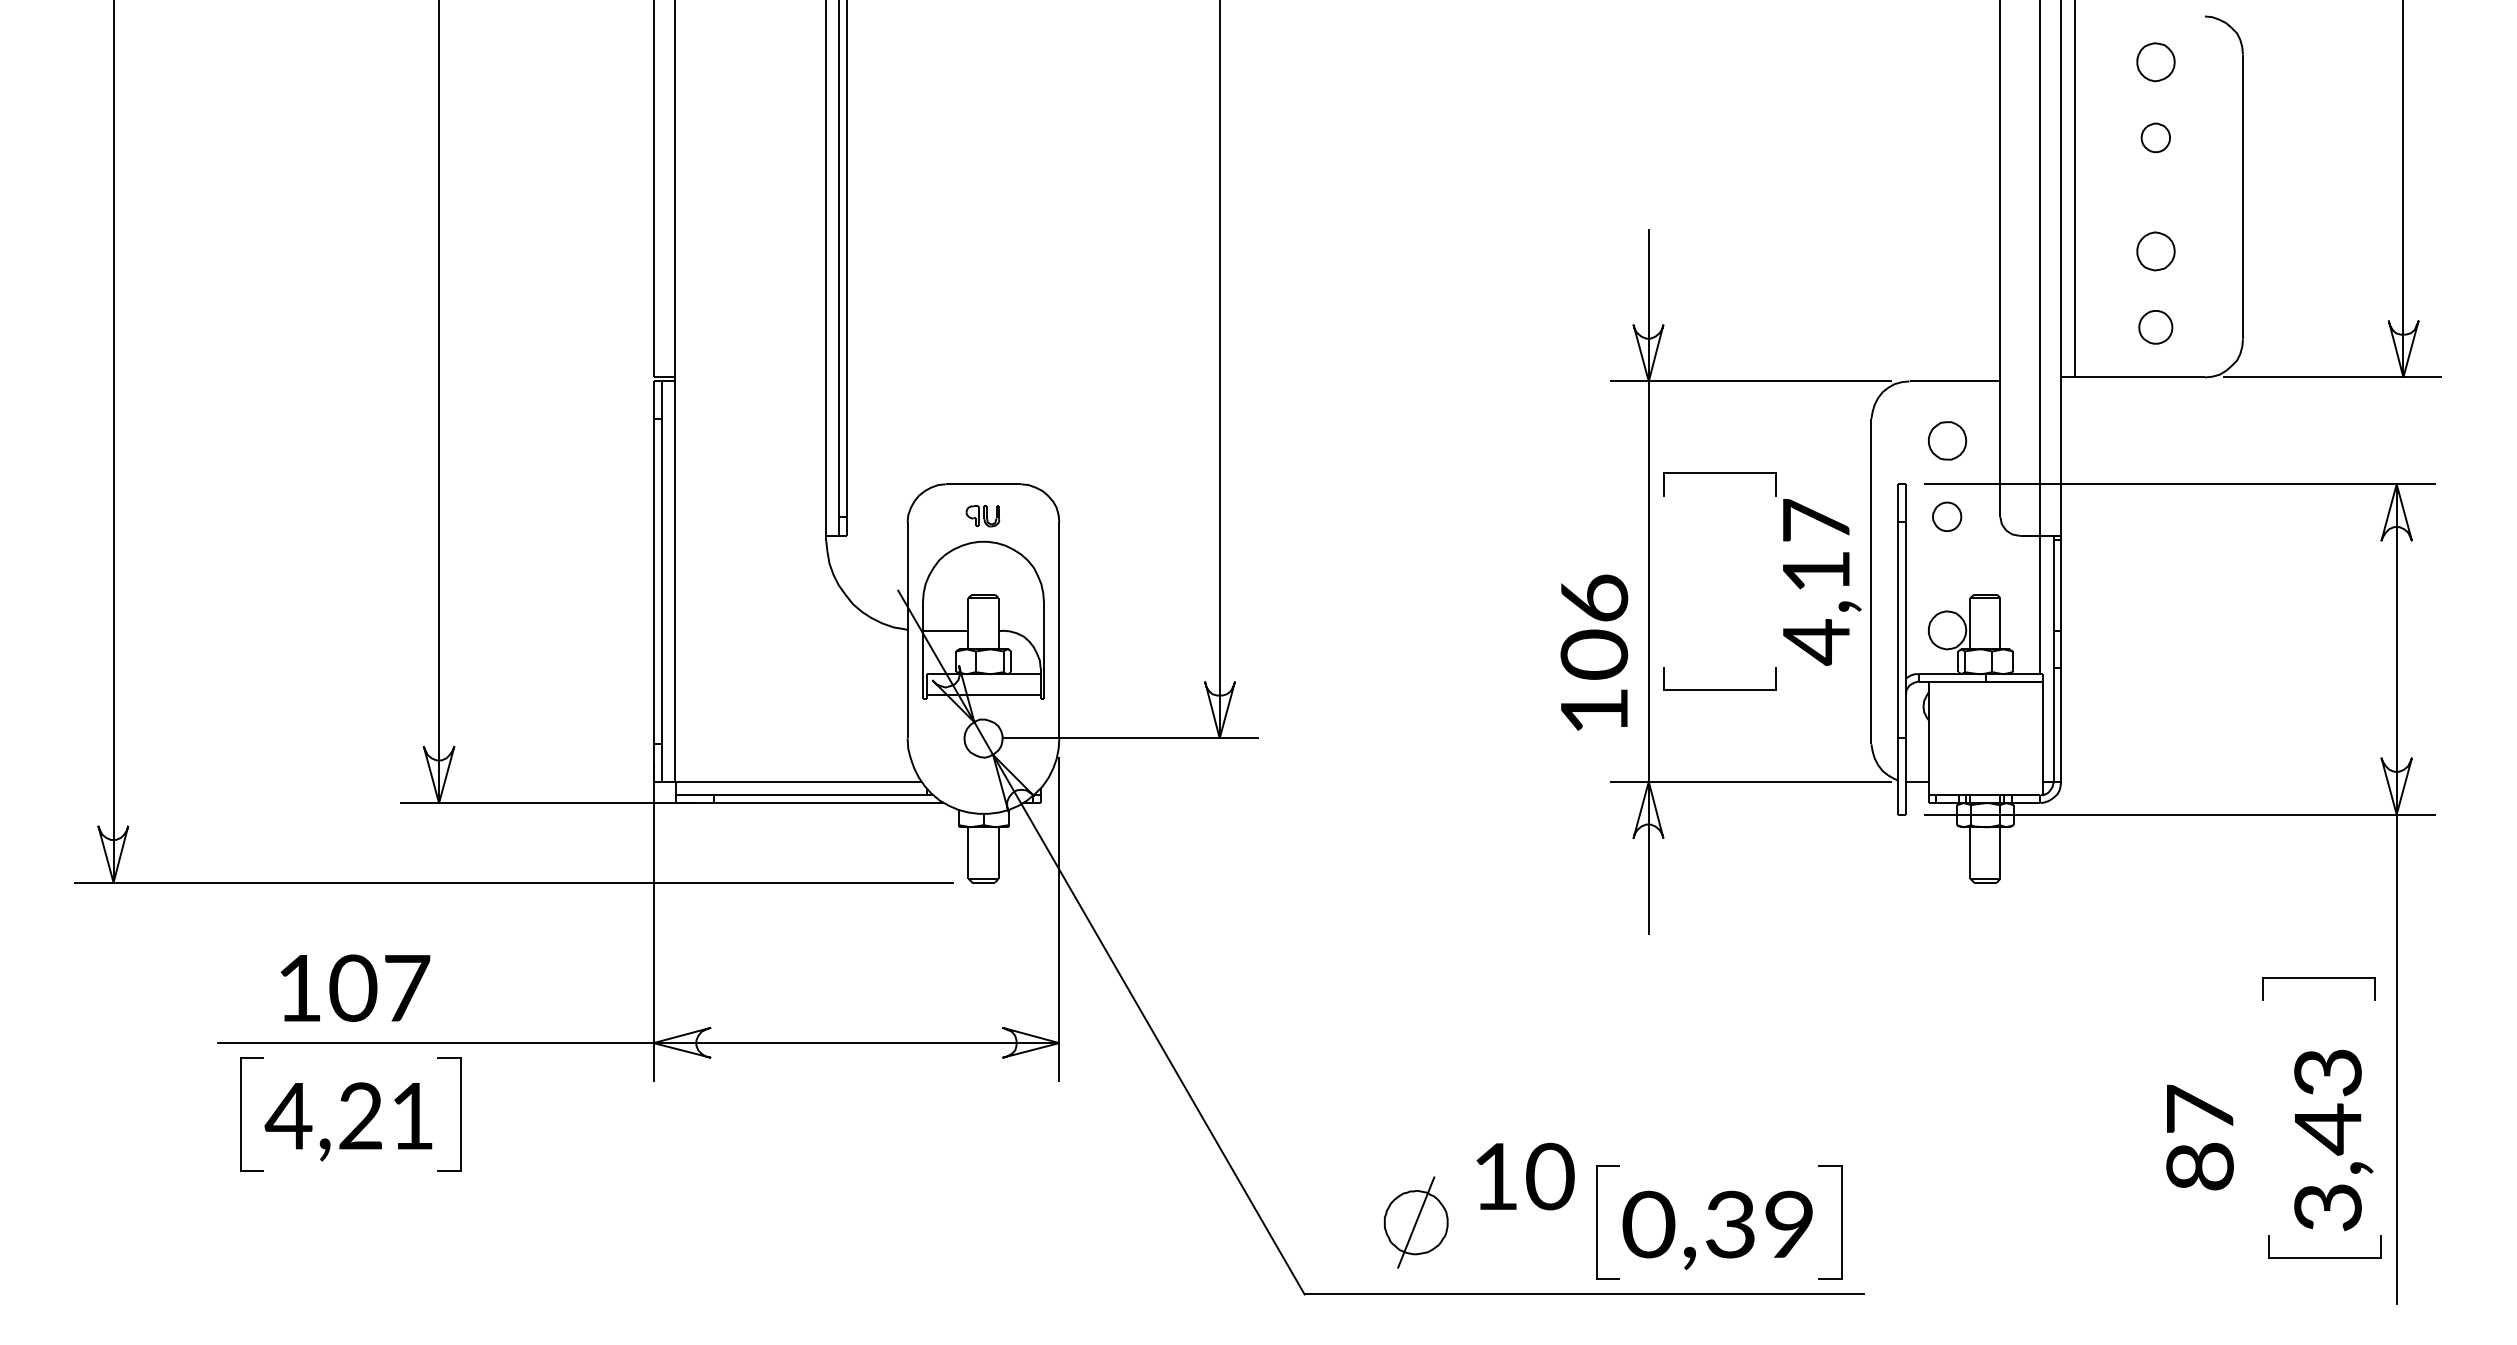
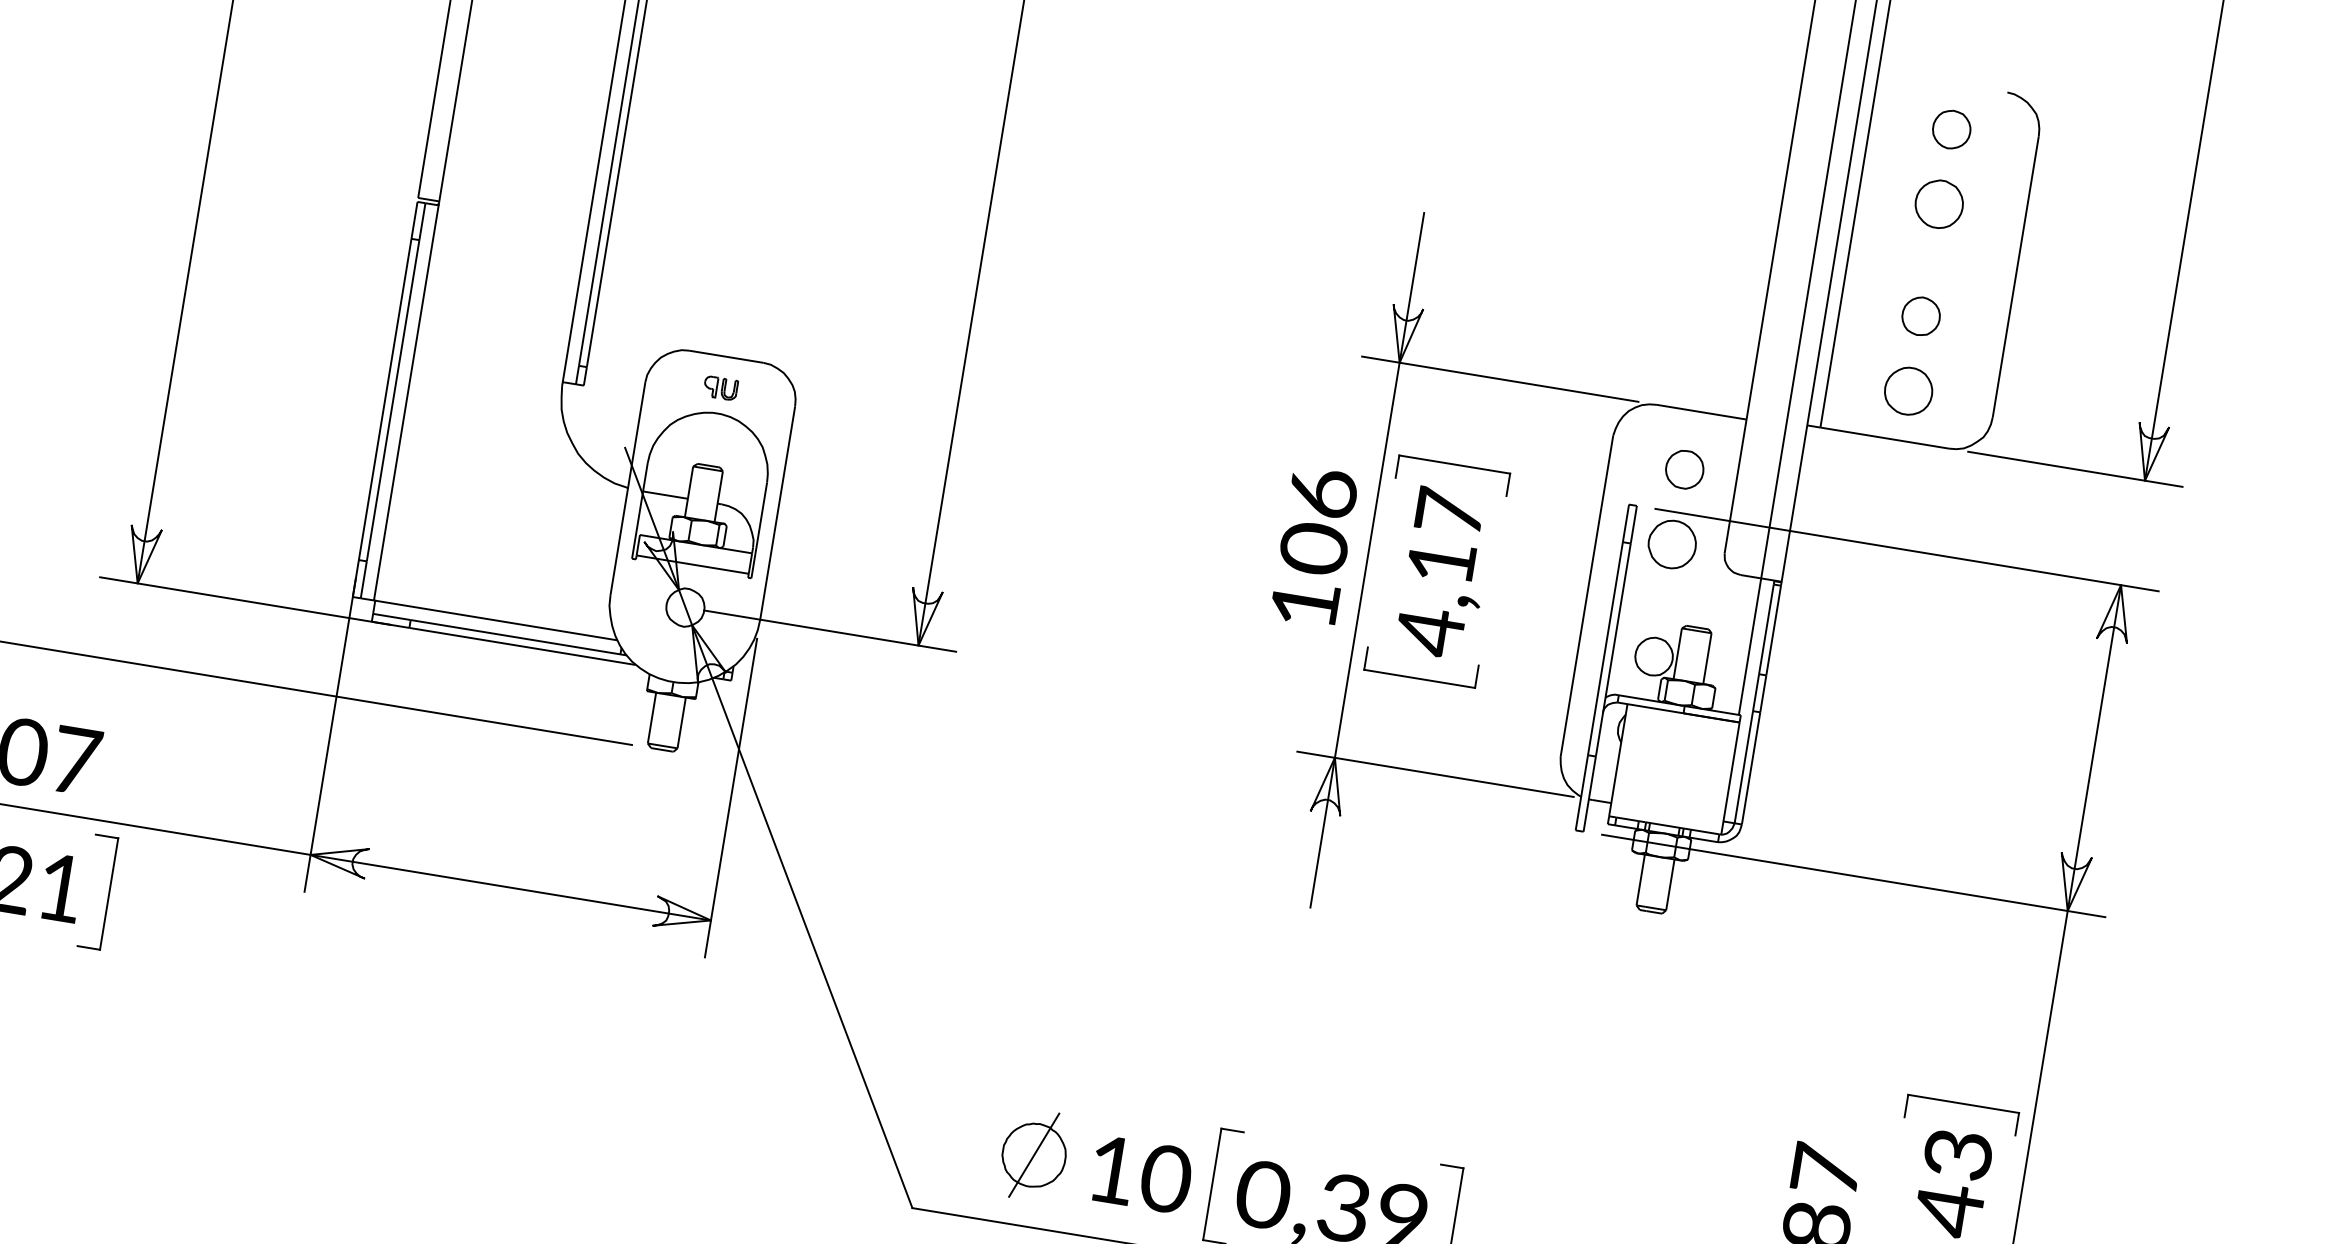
part: (2155, 137) -> (1939, 203), size x1.67
part: (2155, 327) -> (1908, 391), size x1.43
part: (1946, 516) -> (1671, 544), size x1.67
text: (1822, 582) -> (1445, 574), moved
text: (1594, 652) -> (1314, 546), moved
part: (2318, 978) -> (1962, 1104), moved
text: (1525, 1176) -> (1141, 1174), moved

